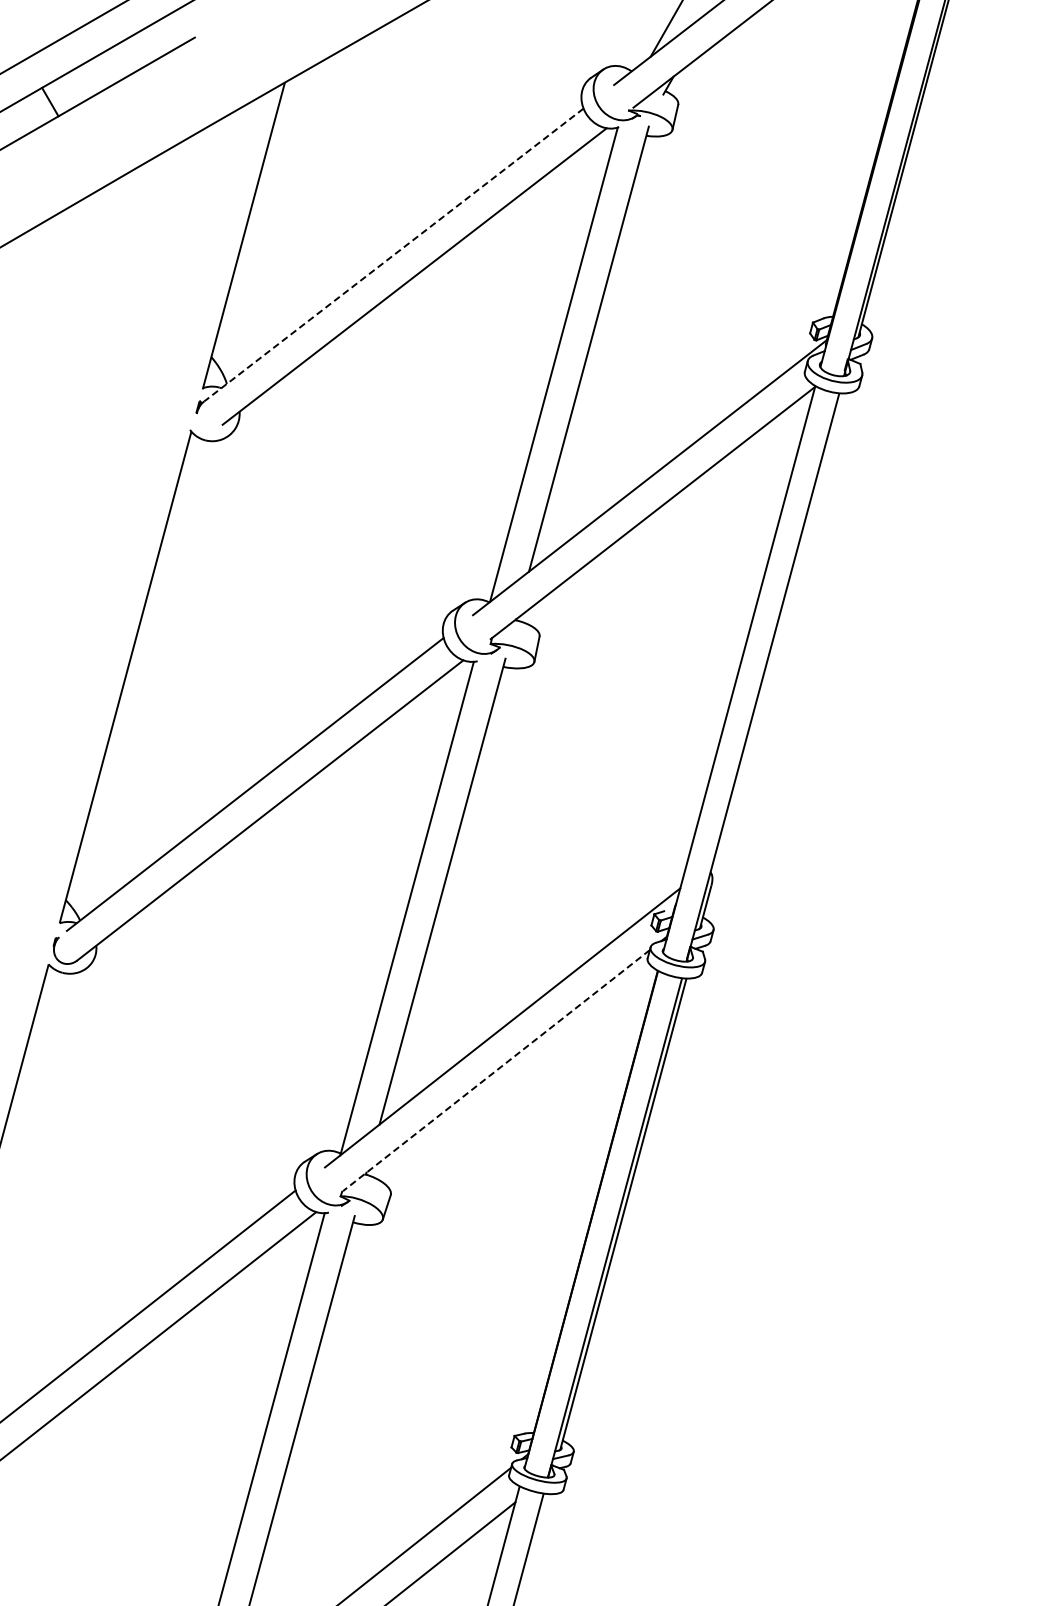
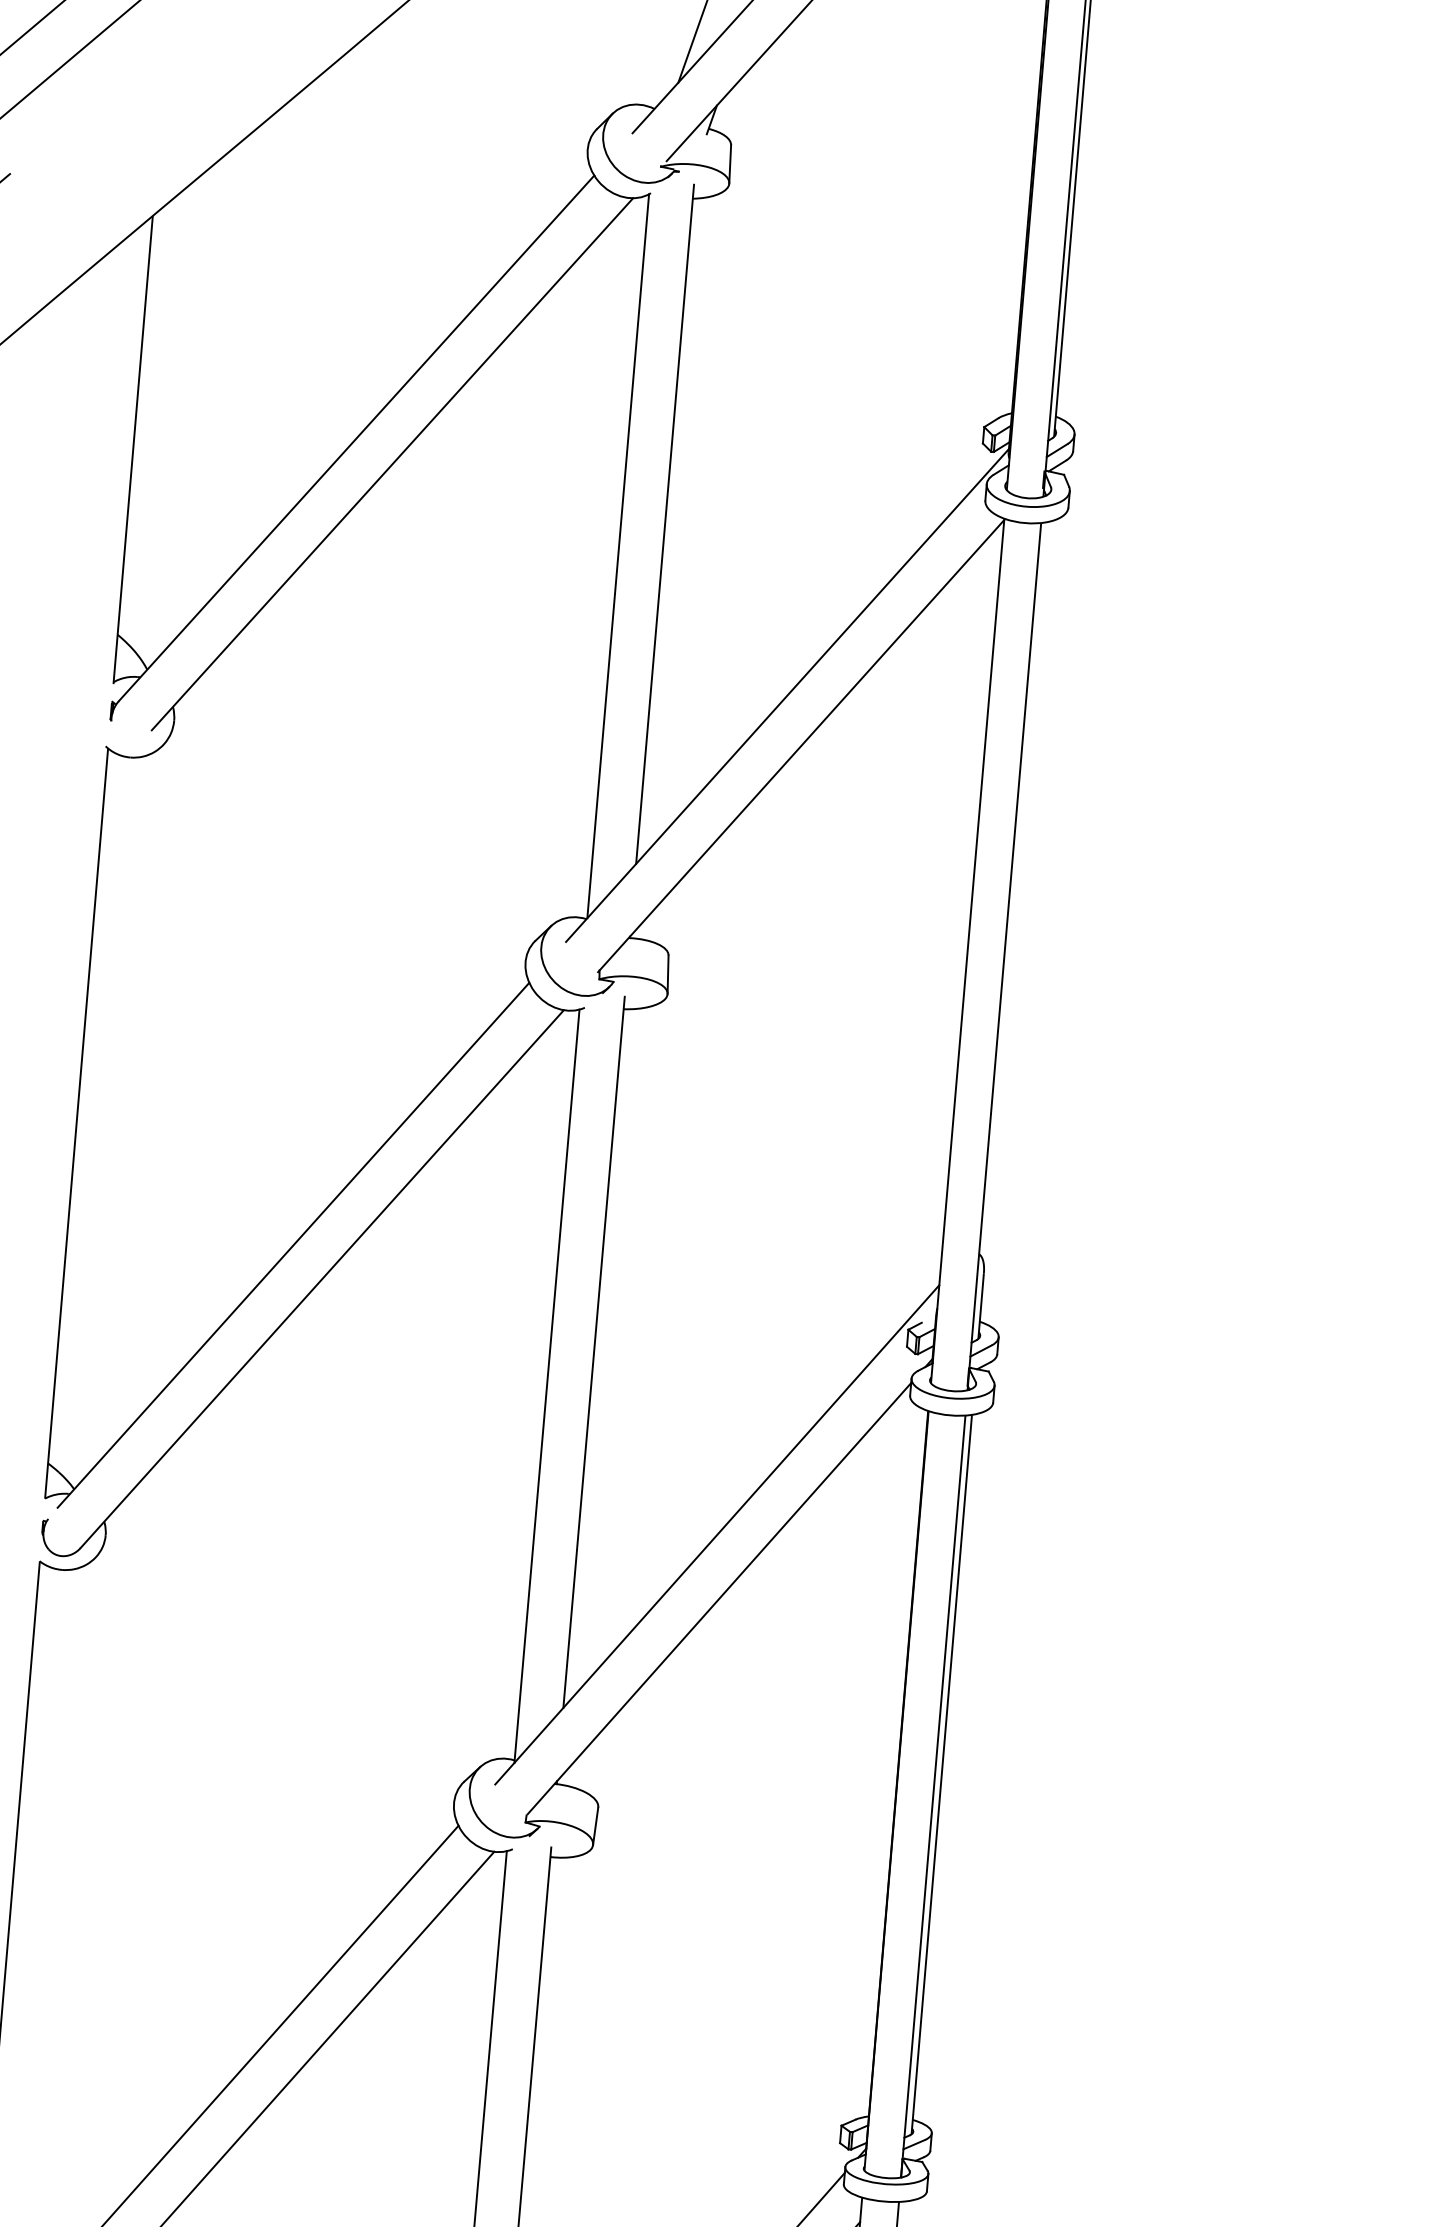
line: (393, 254) -> (355, 437), dashed -> solid
line: (496, 1070) -> (719, 1598), dashed -> solid

